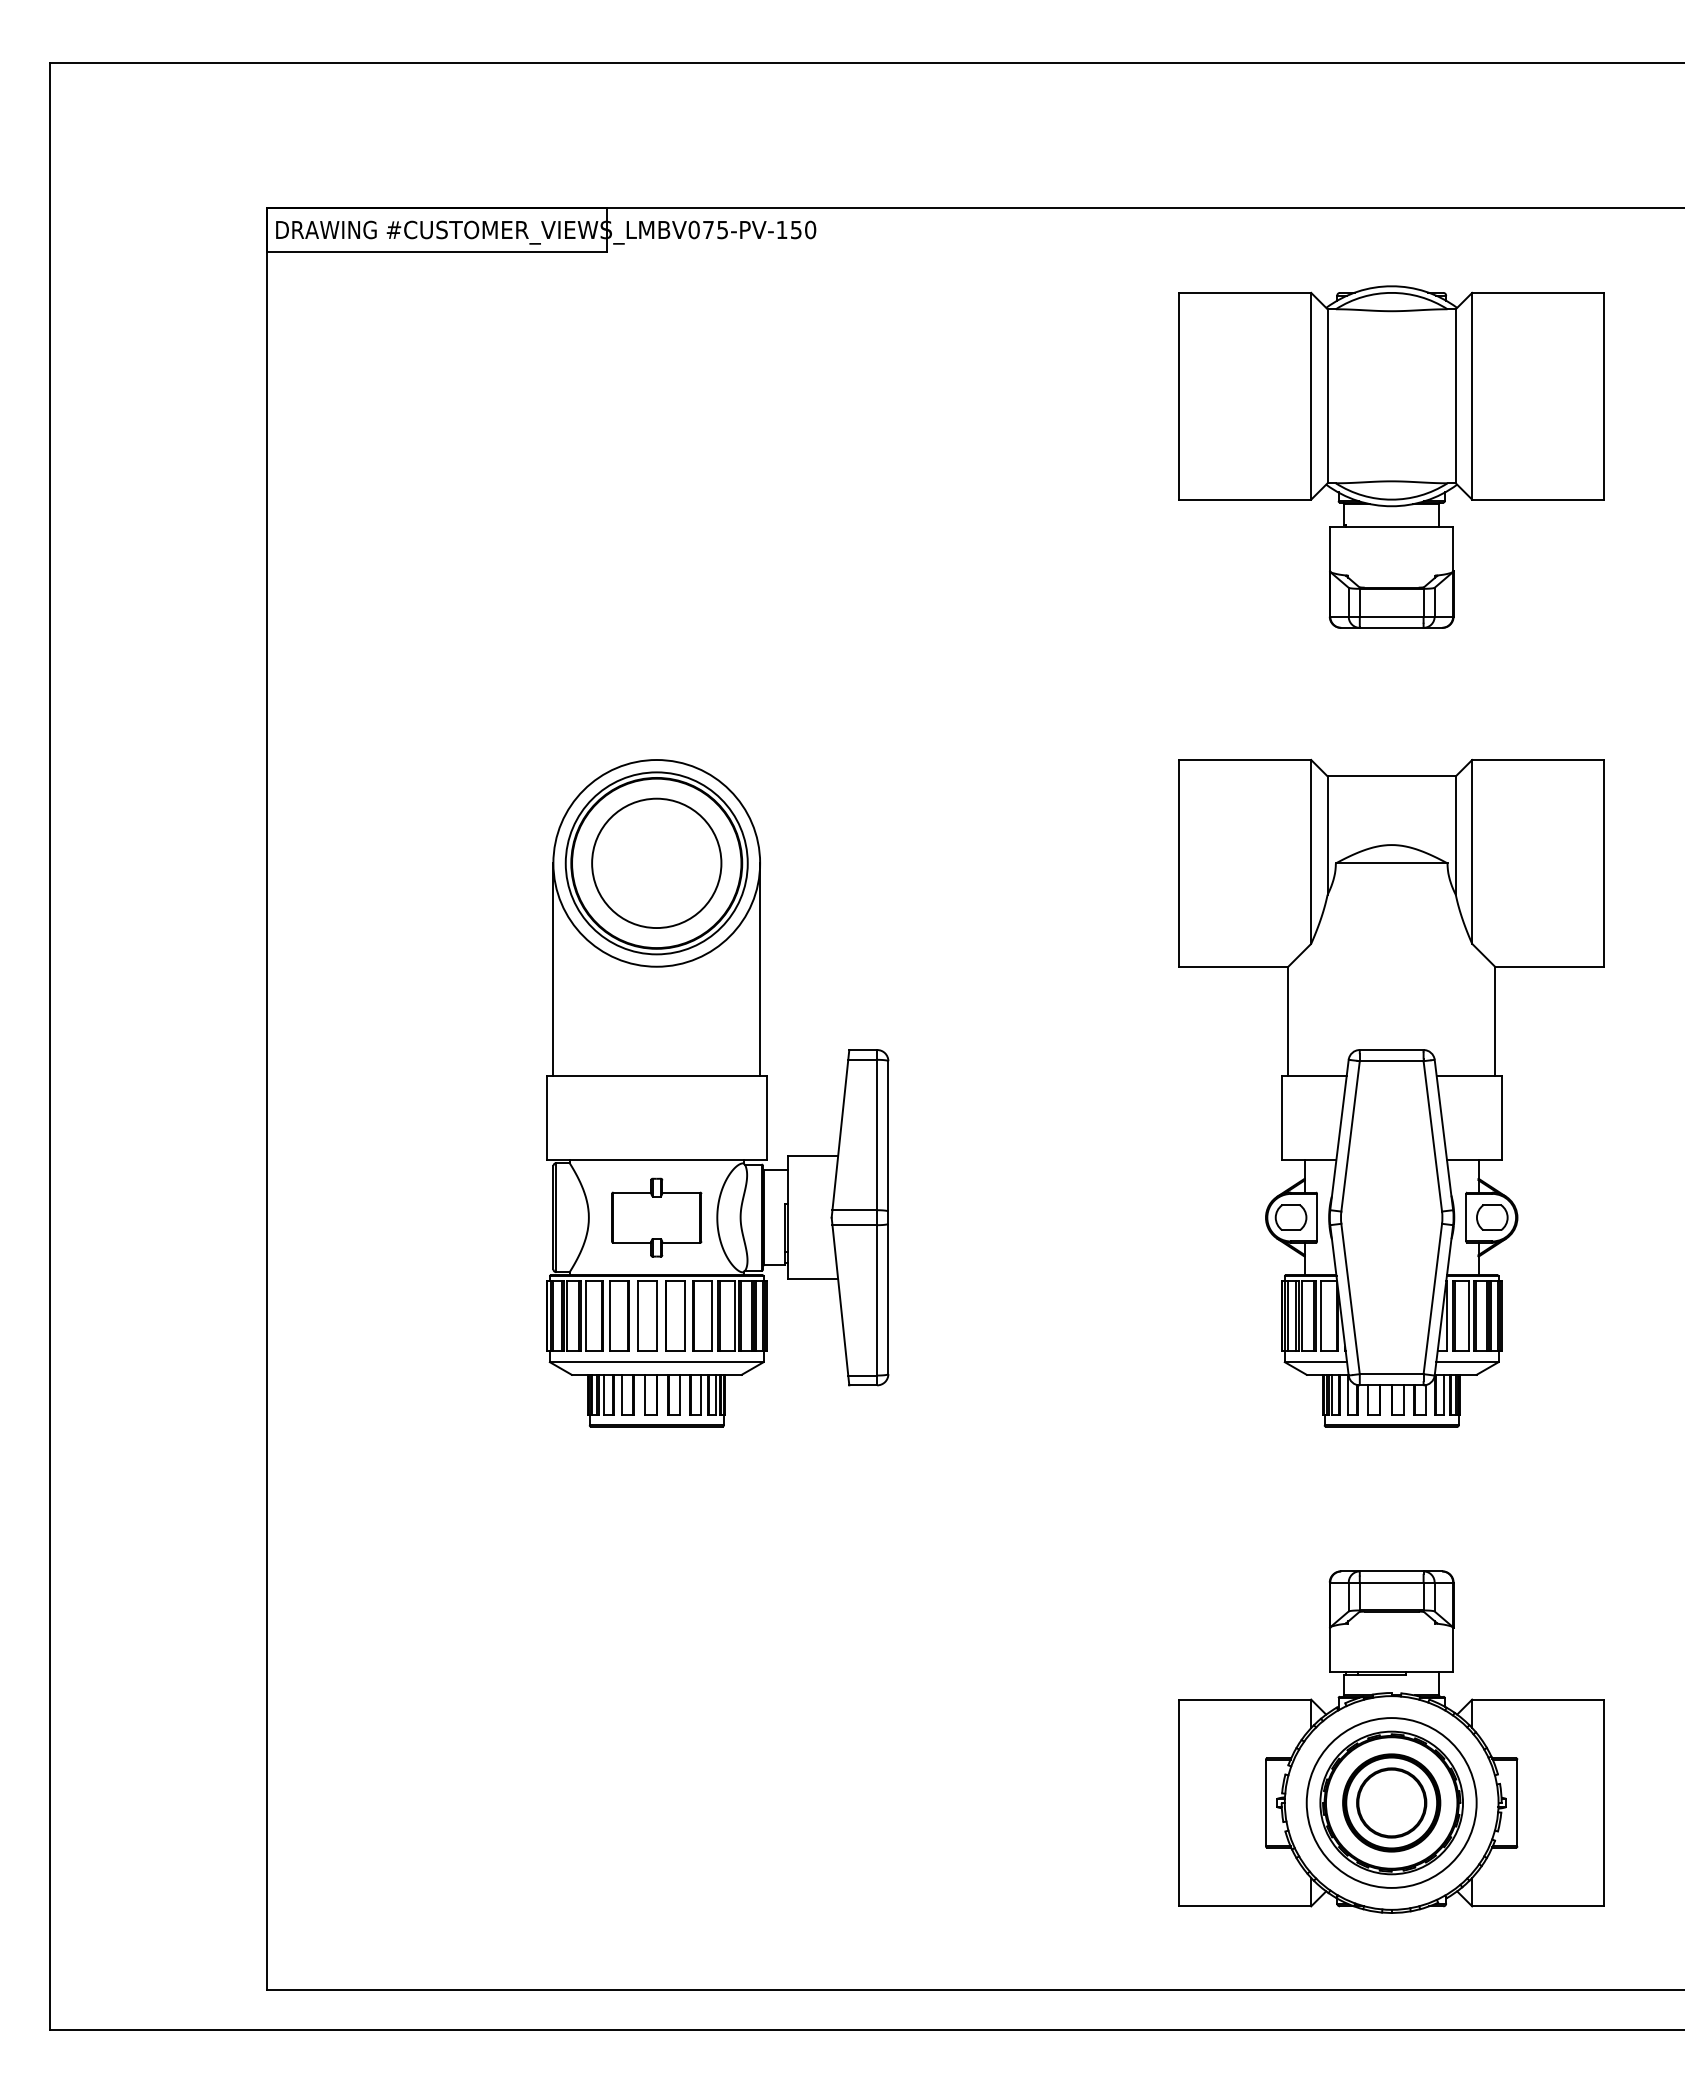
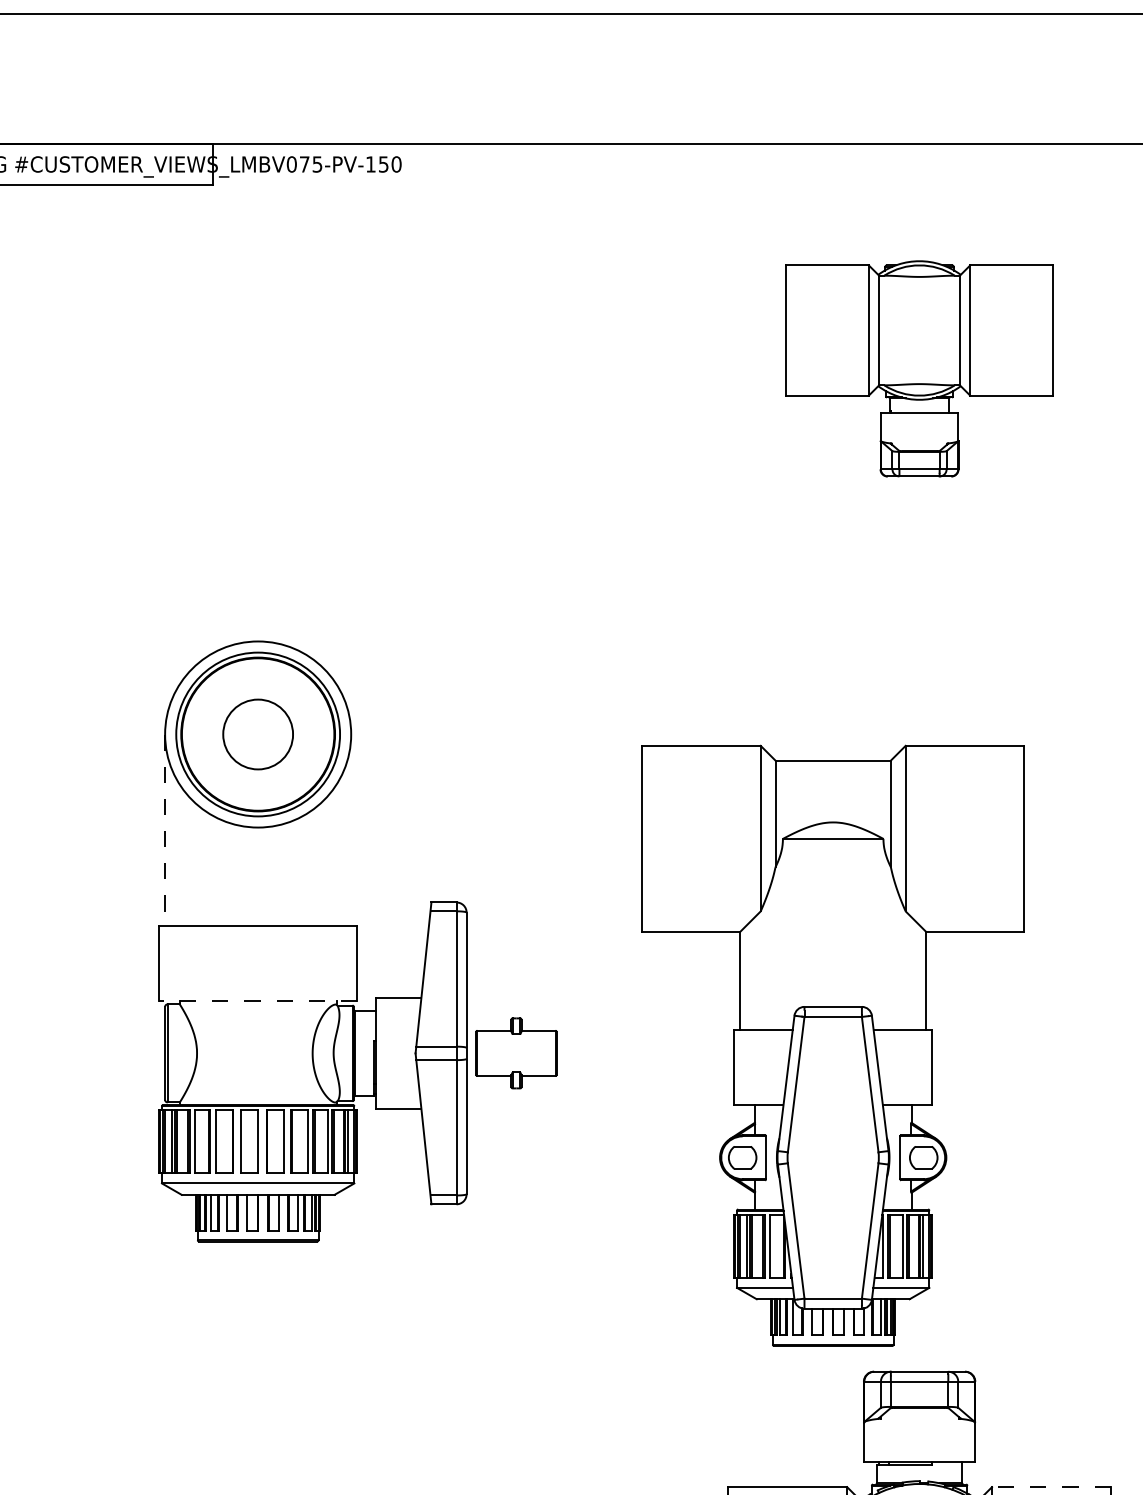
part: (1391, 456) -> (919, 368), size x0.7
circle: (656, 863) -> (257, 734), size x0.6
line: (760, 969) -> (351, 830), removed
line: (553, 970) -> (165, 830), solid -> dashed
part: (1391, 1092) -> (833, 1045), moved
line: (656, 1159) -> (257, 1001), solid -> dashed
part: (656, 1217) -> (516, 1053), moved
line: (1538, 1699) -> (1051, 1487), solid -> dashed

